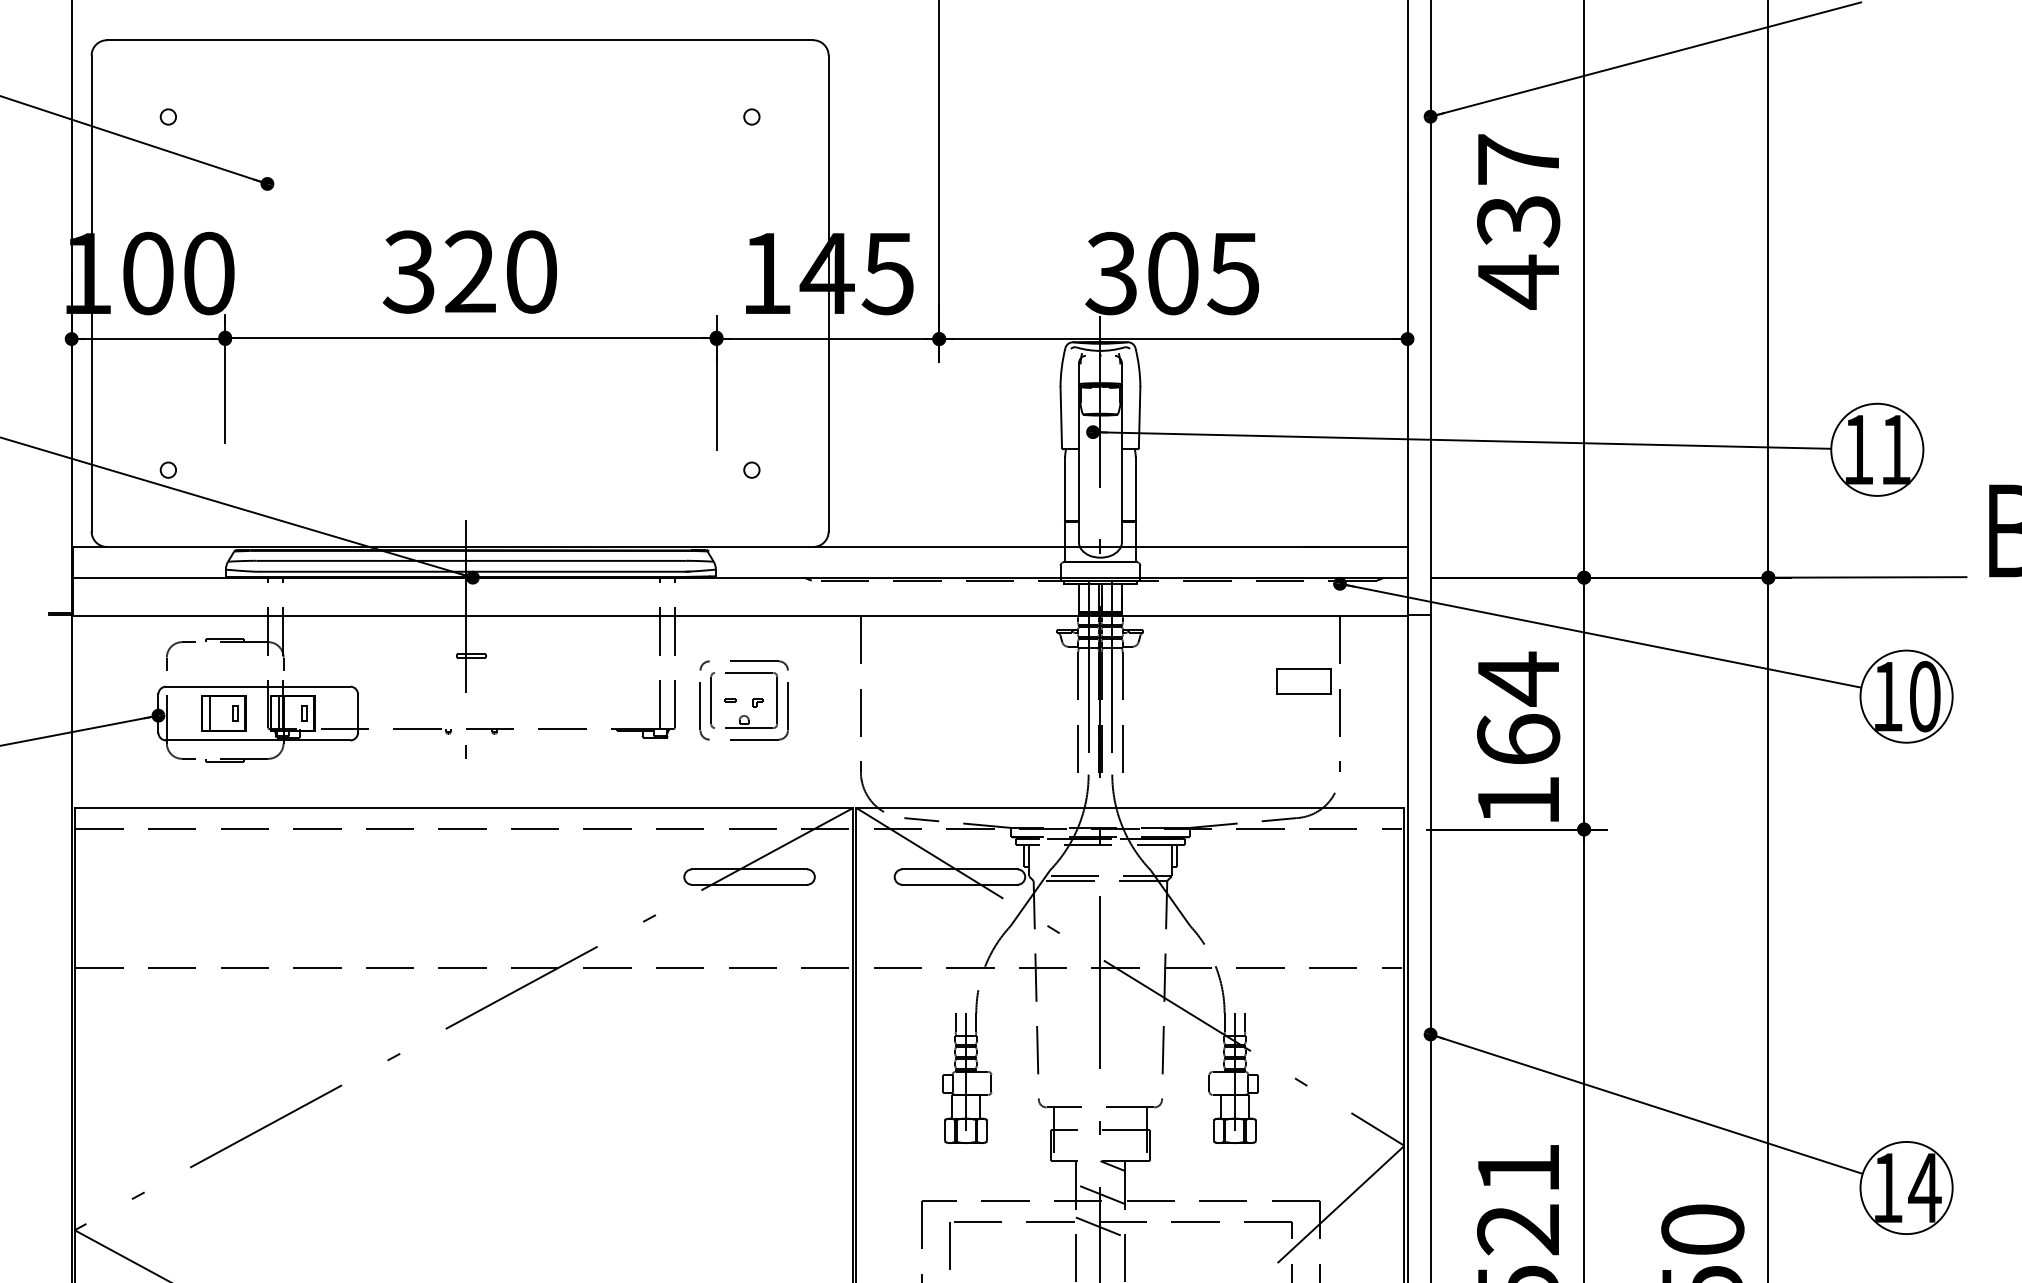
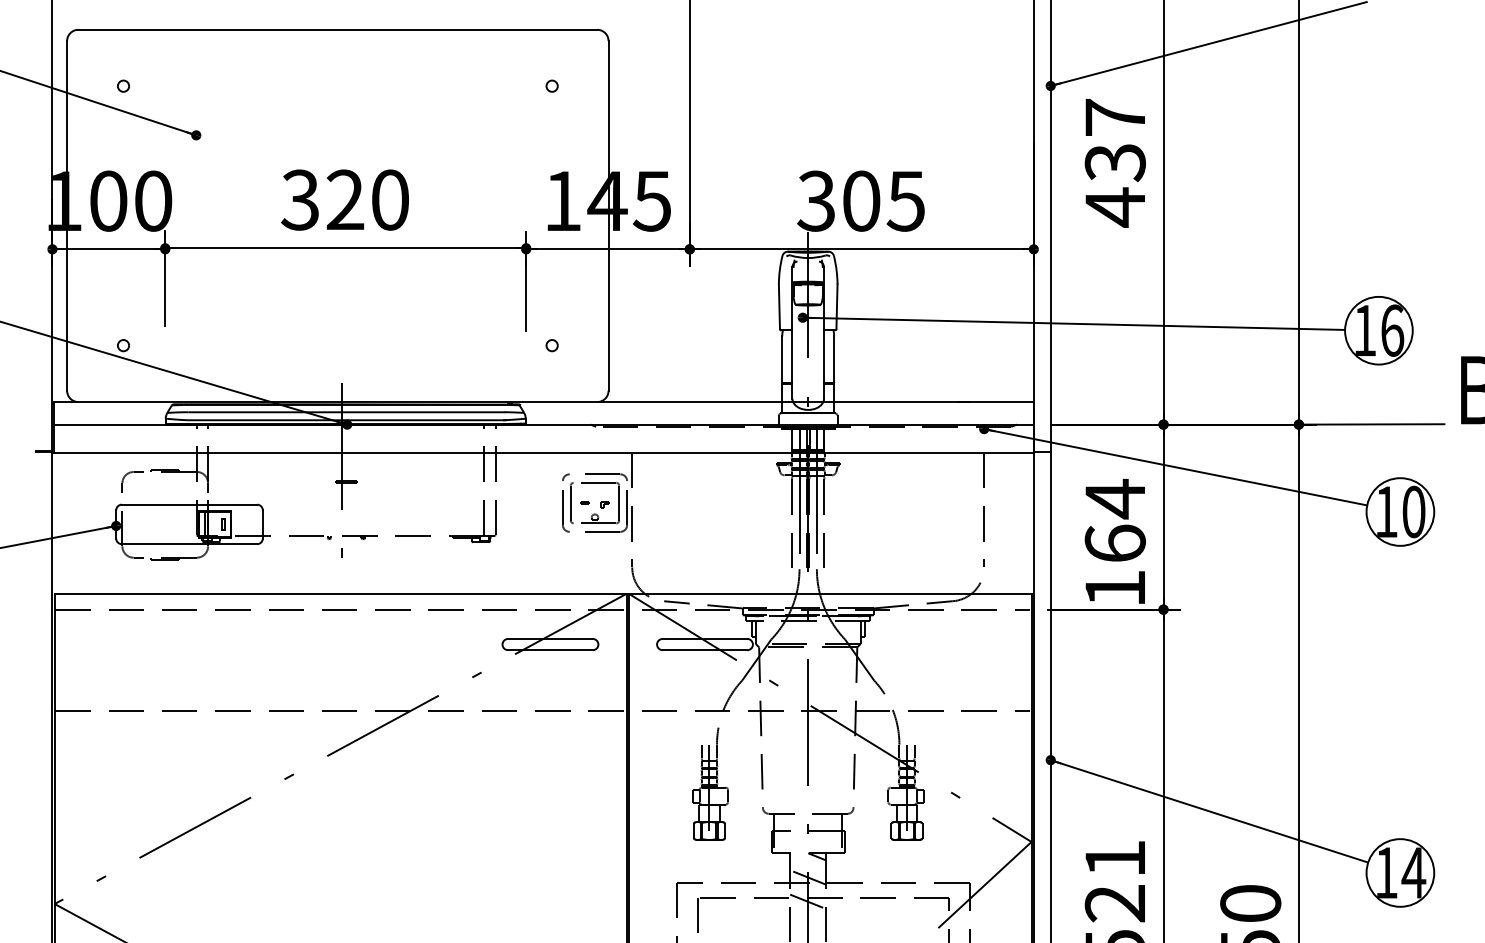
text: (1896, 449) -> (1392, 330), 11 -> 16
part: (1303, 681) -> (957, 500), removed
part: (736, 700) -> (589, 503), moved
part: (223, 713) -> (164, 524), removed

